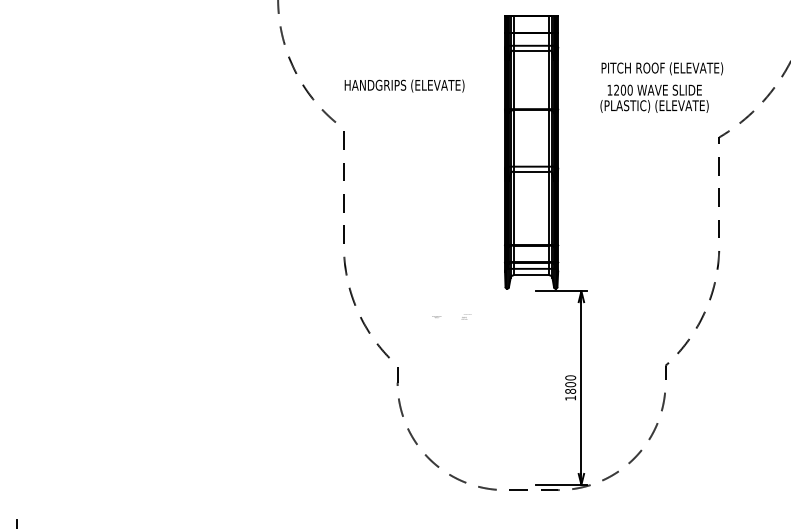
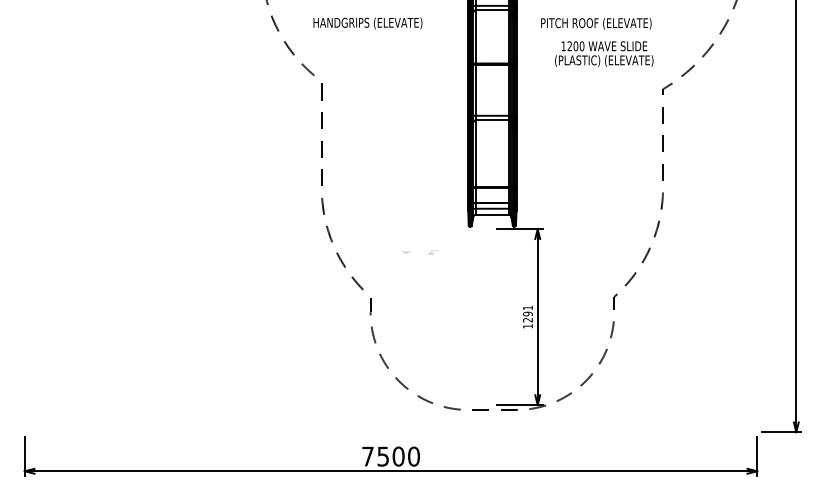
text: (662, 68) -> (596, 23), moved
text: (404, 86) -> (367, 23), moved
text: (570, 384) -> (527, 313), 1800 -> 1291

